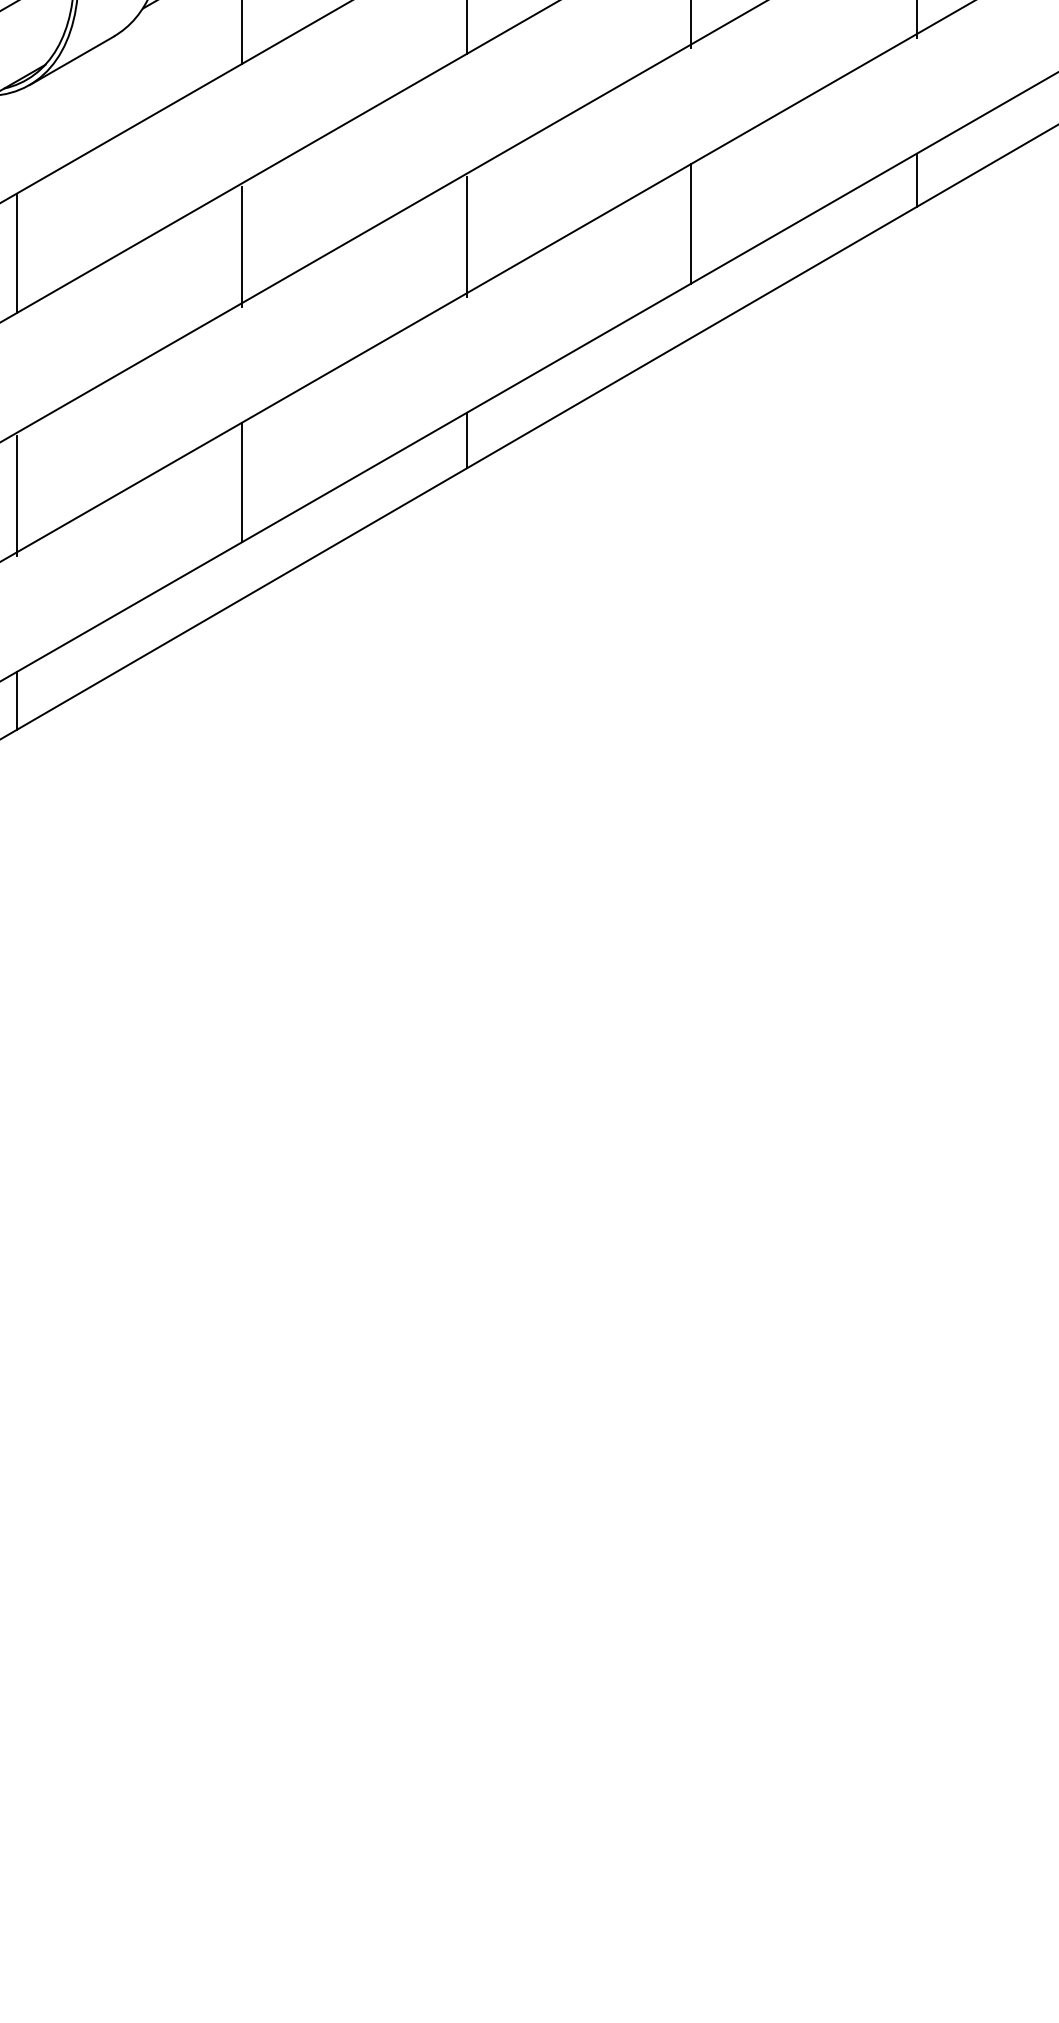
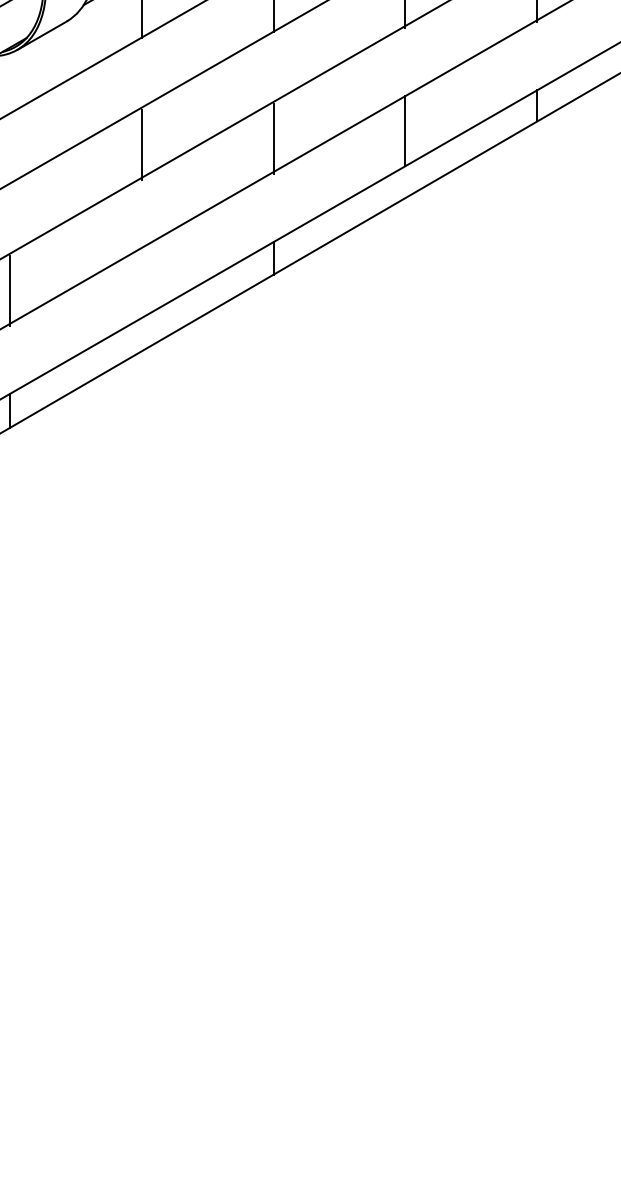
line: (17, 253) -> (10, 148), removed
line: (241, 481) -> (141, 282), removed

